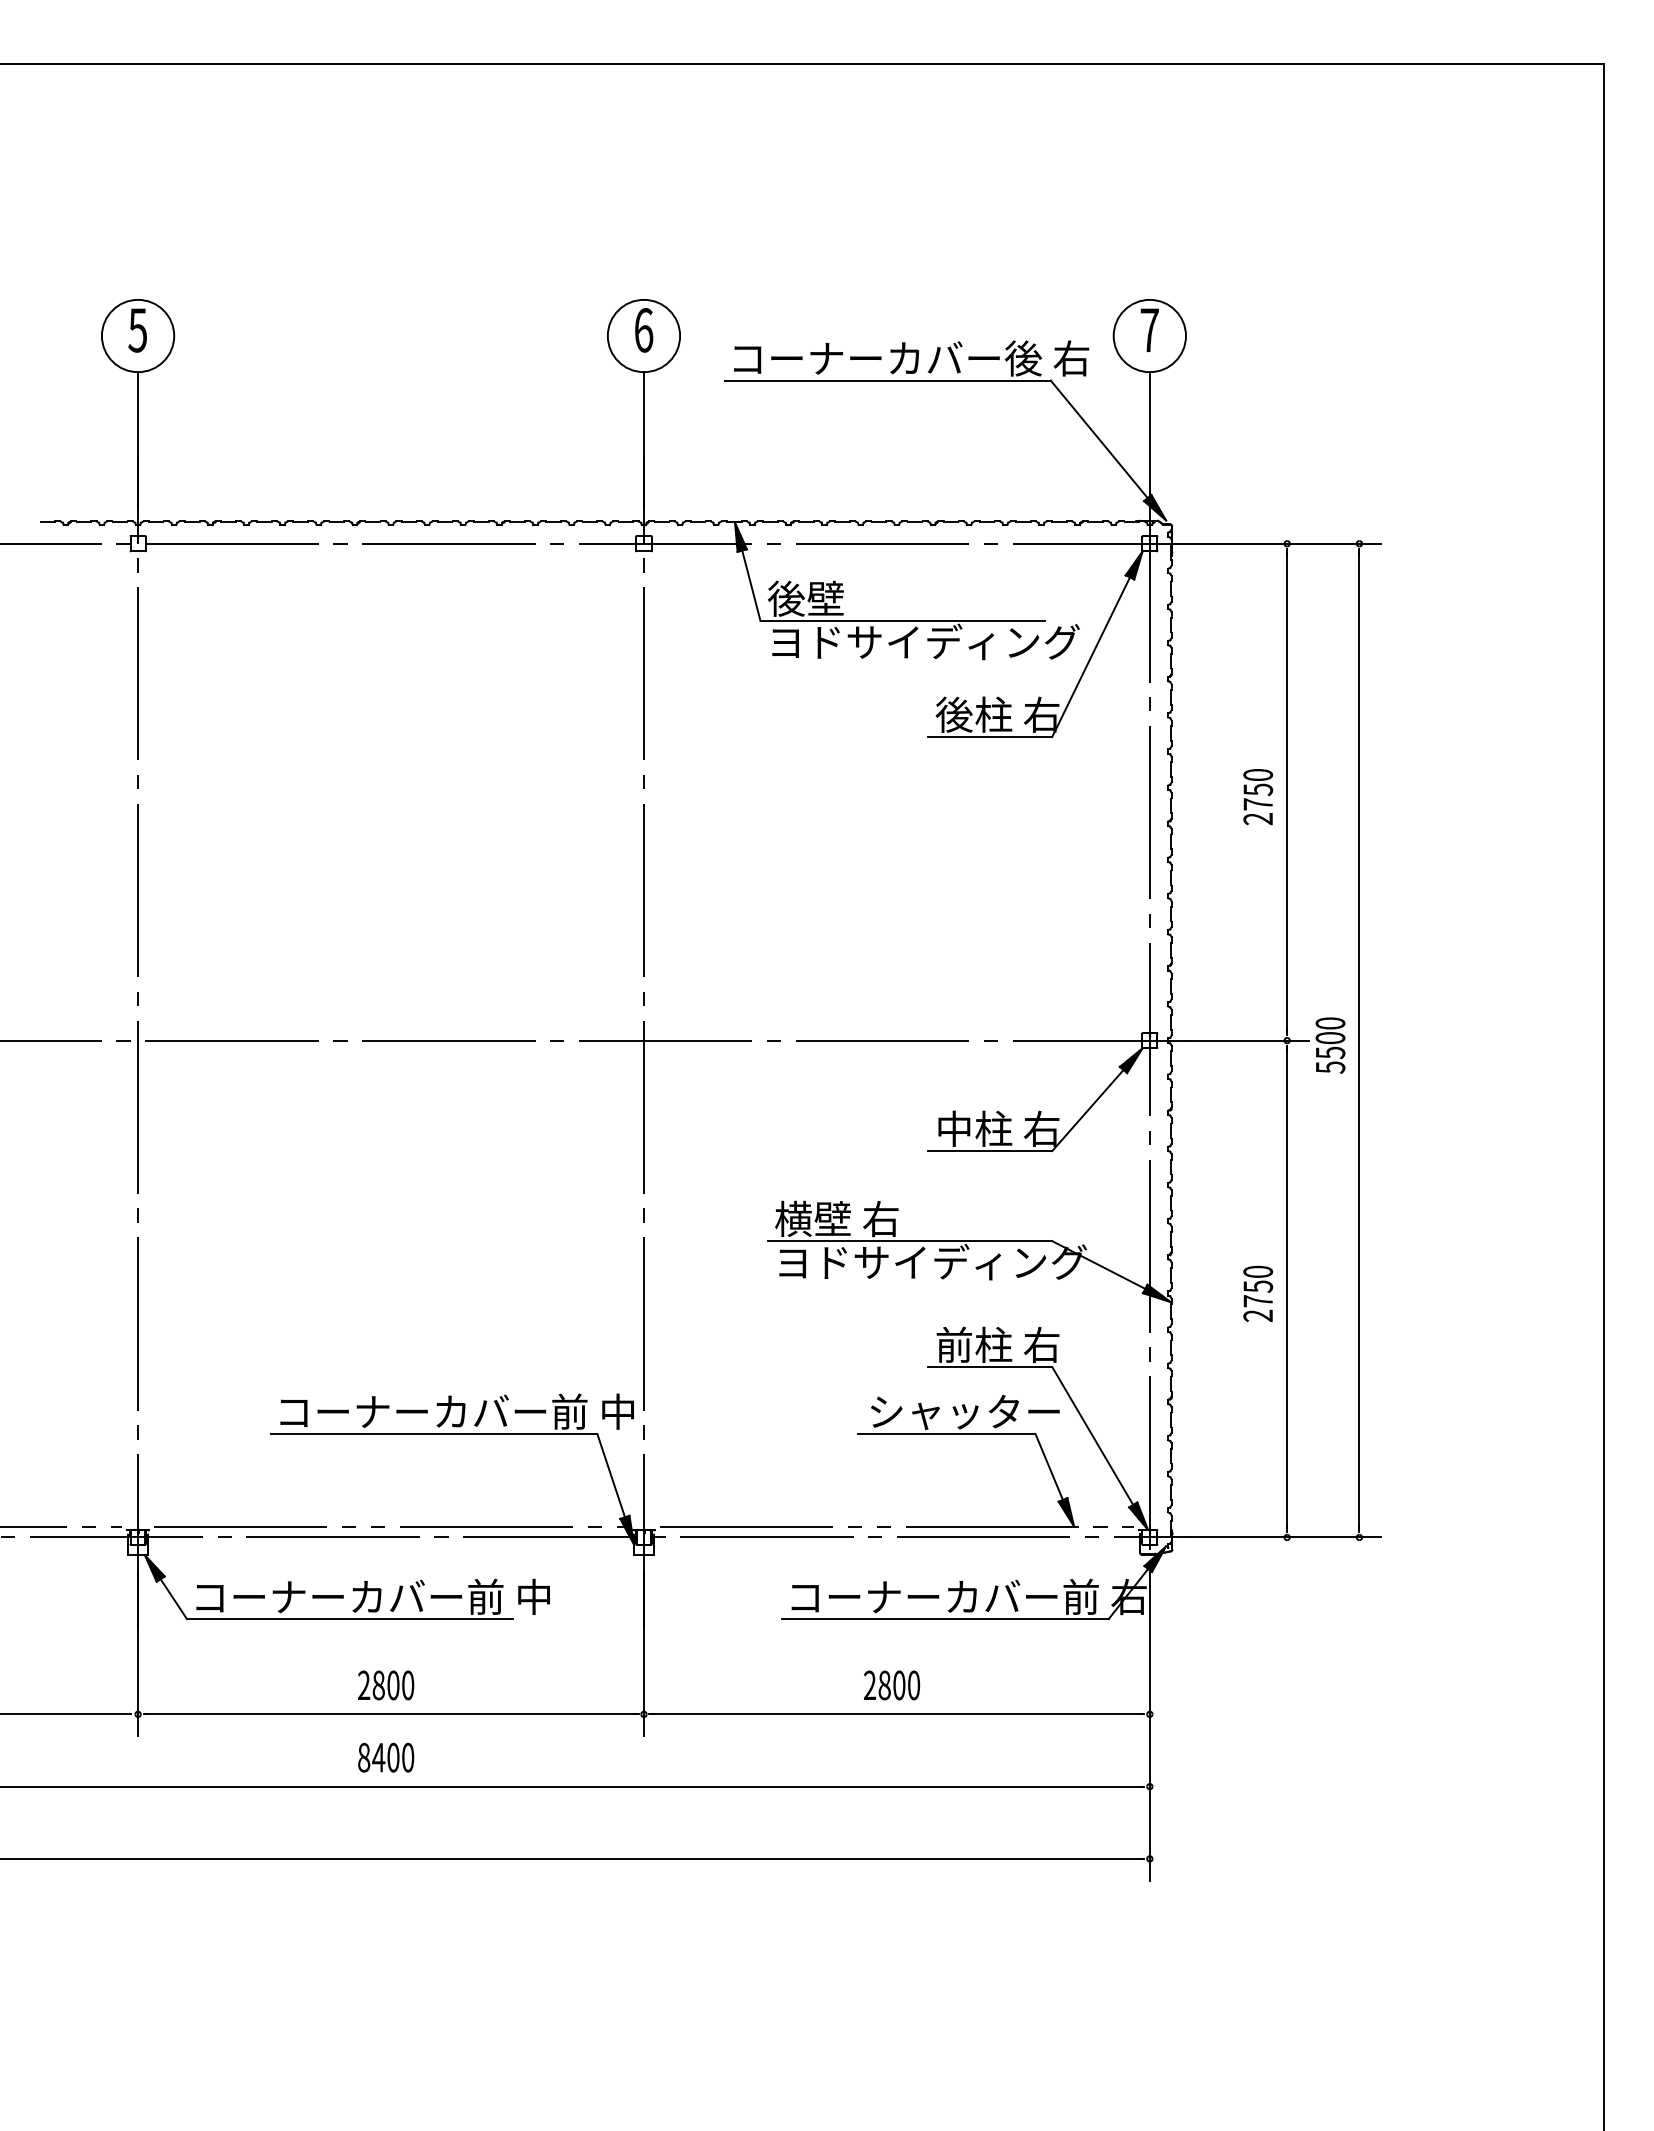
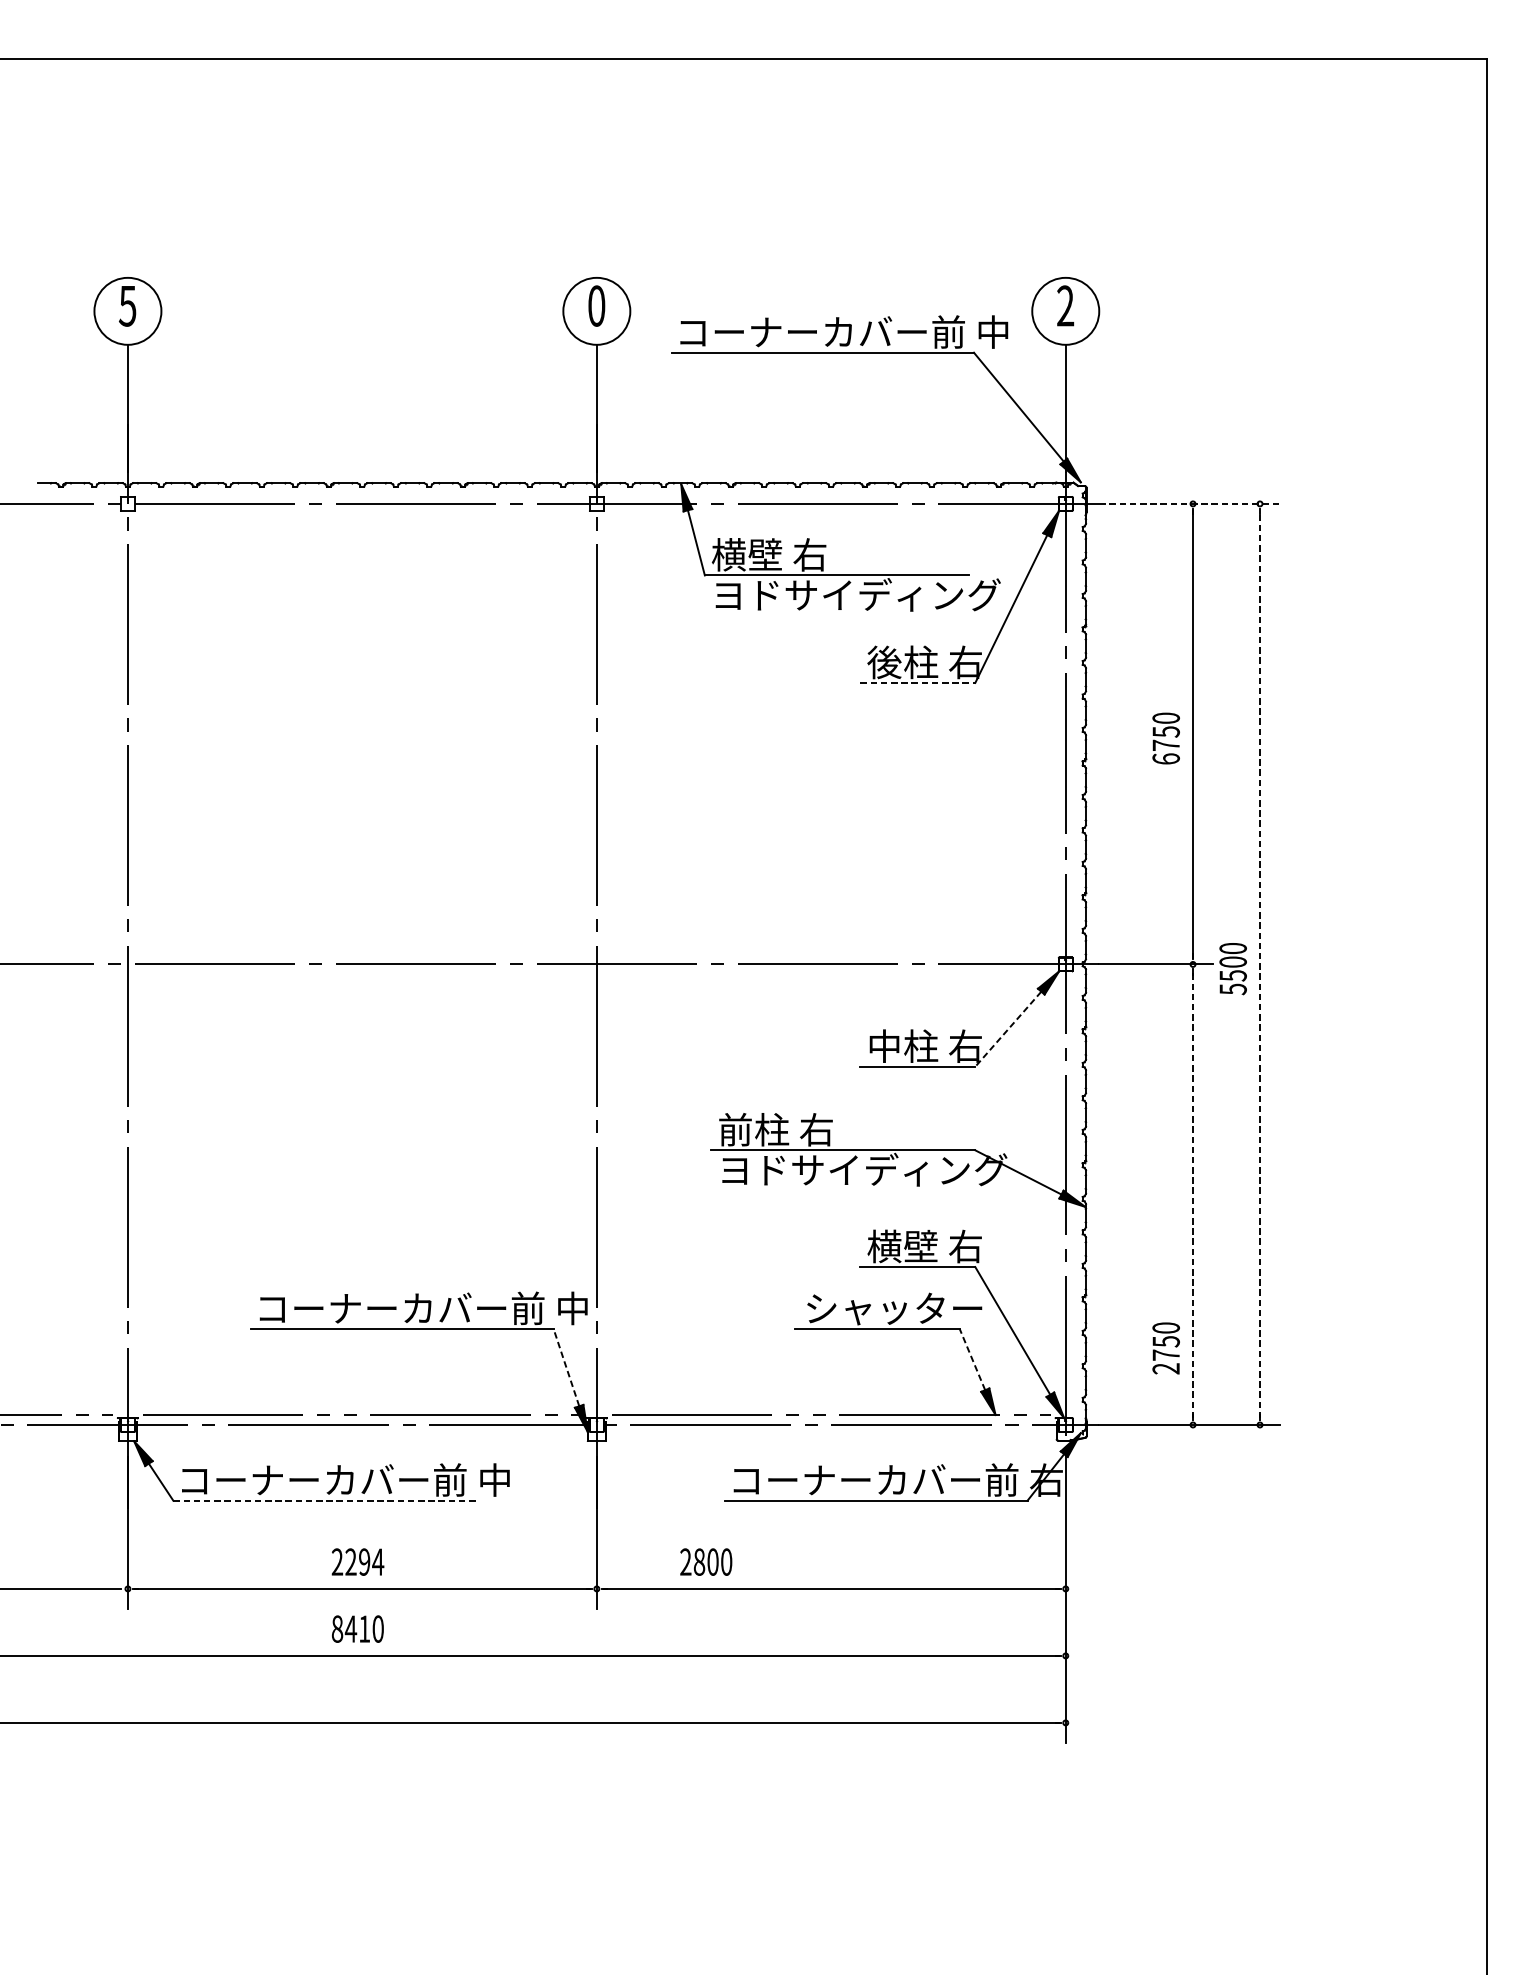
text: (1149, 329) -> (1065, 305), 7 -> 2
text: (644, 330) -> (597, 306), 6 -> 0
text: (1047, 358) -> (970, 332), コーナーカバー後 右 -> コーナーカバー前 中
line: (1283, 543) -> (1189, 503), solid -> dashed
text: (829, 598) -> (768, 554), 後壁 -> 横壁 右
line: (990, 736) -> (918, 682), solid -> dashed
text: (1258, 818) -> (1166, 758), 2750 -> 6750
line: (1359, 1040) -> (1260, 964), solid -> dashed
line: (1087, 1110) -> (1007, 1029), solid -> dashed
text: (813, 1218) -> (753, 1129), 横壁 右 -> 前柱 右
line: (1287, 1288) -> (1193, 1194), solid -> dashed
text: (1258, 1293) -> (1166, 1348), moved
text: (974, 1344) -> (903, 1246), 前柱 右 -> 横壁 右
line: (1049, 1466) -> (972, 1359), solid -> dashed
line: (611, 1475) -> (566, 1367), solid -> dashed
line: (350, 1619) -> (324, 1501), solid -> dashed
text: (393, 1685) -> (364, 1562), 2800 -> 2294
text: (892, 1685) -> (706, 1562), moved
text: (393, 1757) -> (364, 1628), 8400 -> 8410

